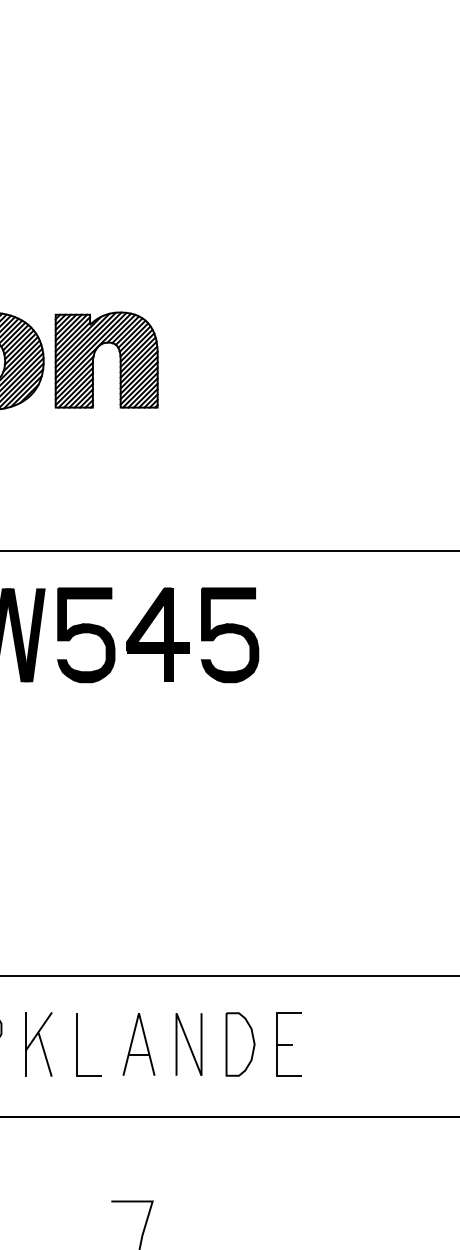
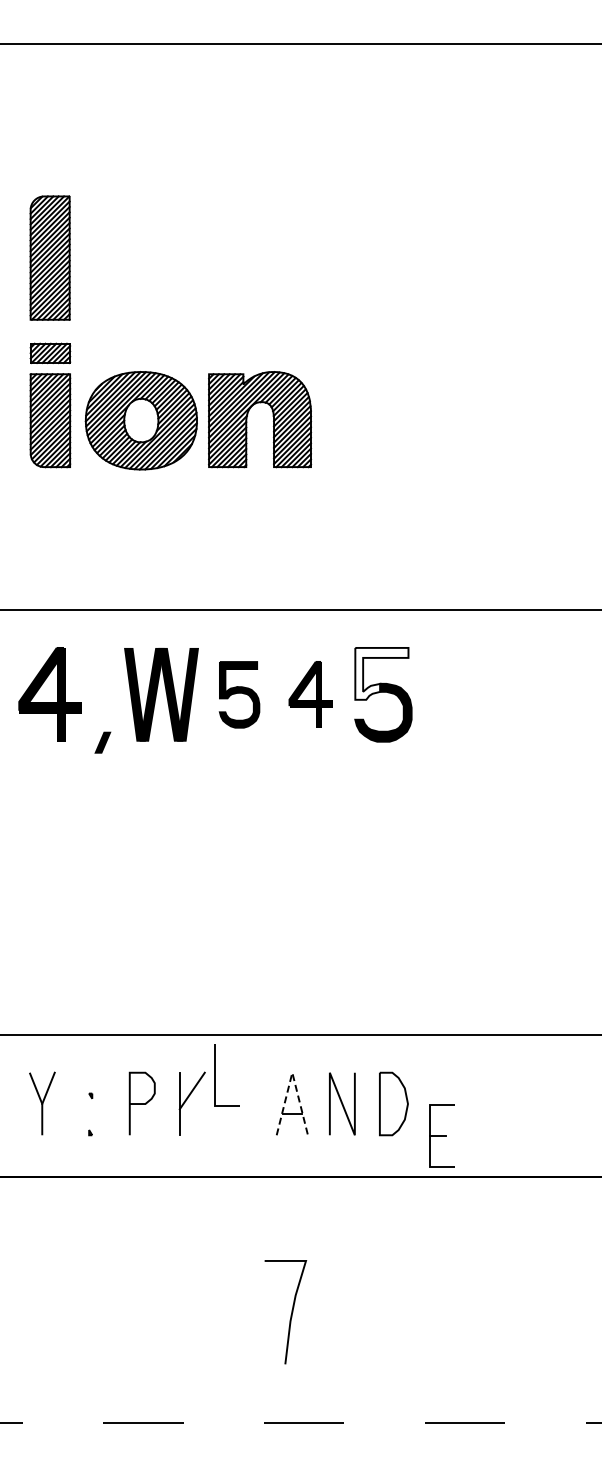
fill: (228, 614) -> (381, 673), removed
part: (86, 635) -> (239, 694), size x0.7
part: (157, 635) -> (310, 694), size x0.7
line: (139, 1013) -> (292, 1072), solid -> dashed
part: (288, 1044) -> (441, 1135), moved
line: (77, 1045) -> (215, 1075), moved
line: (45, 1055) -> (198, 1114), removed

